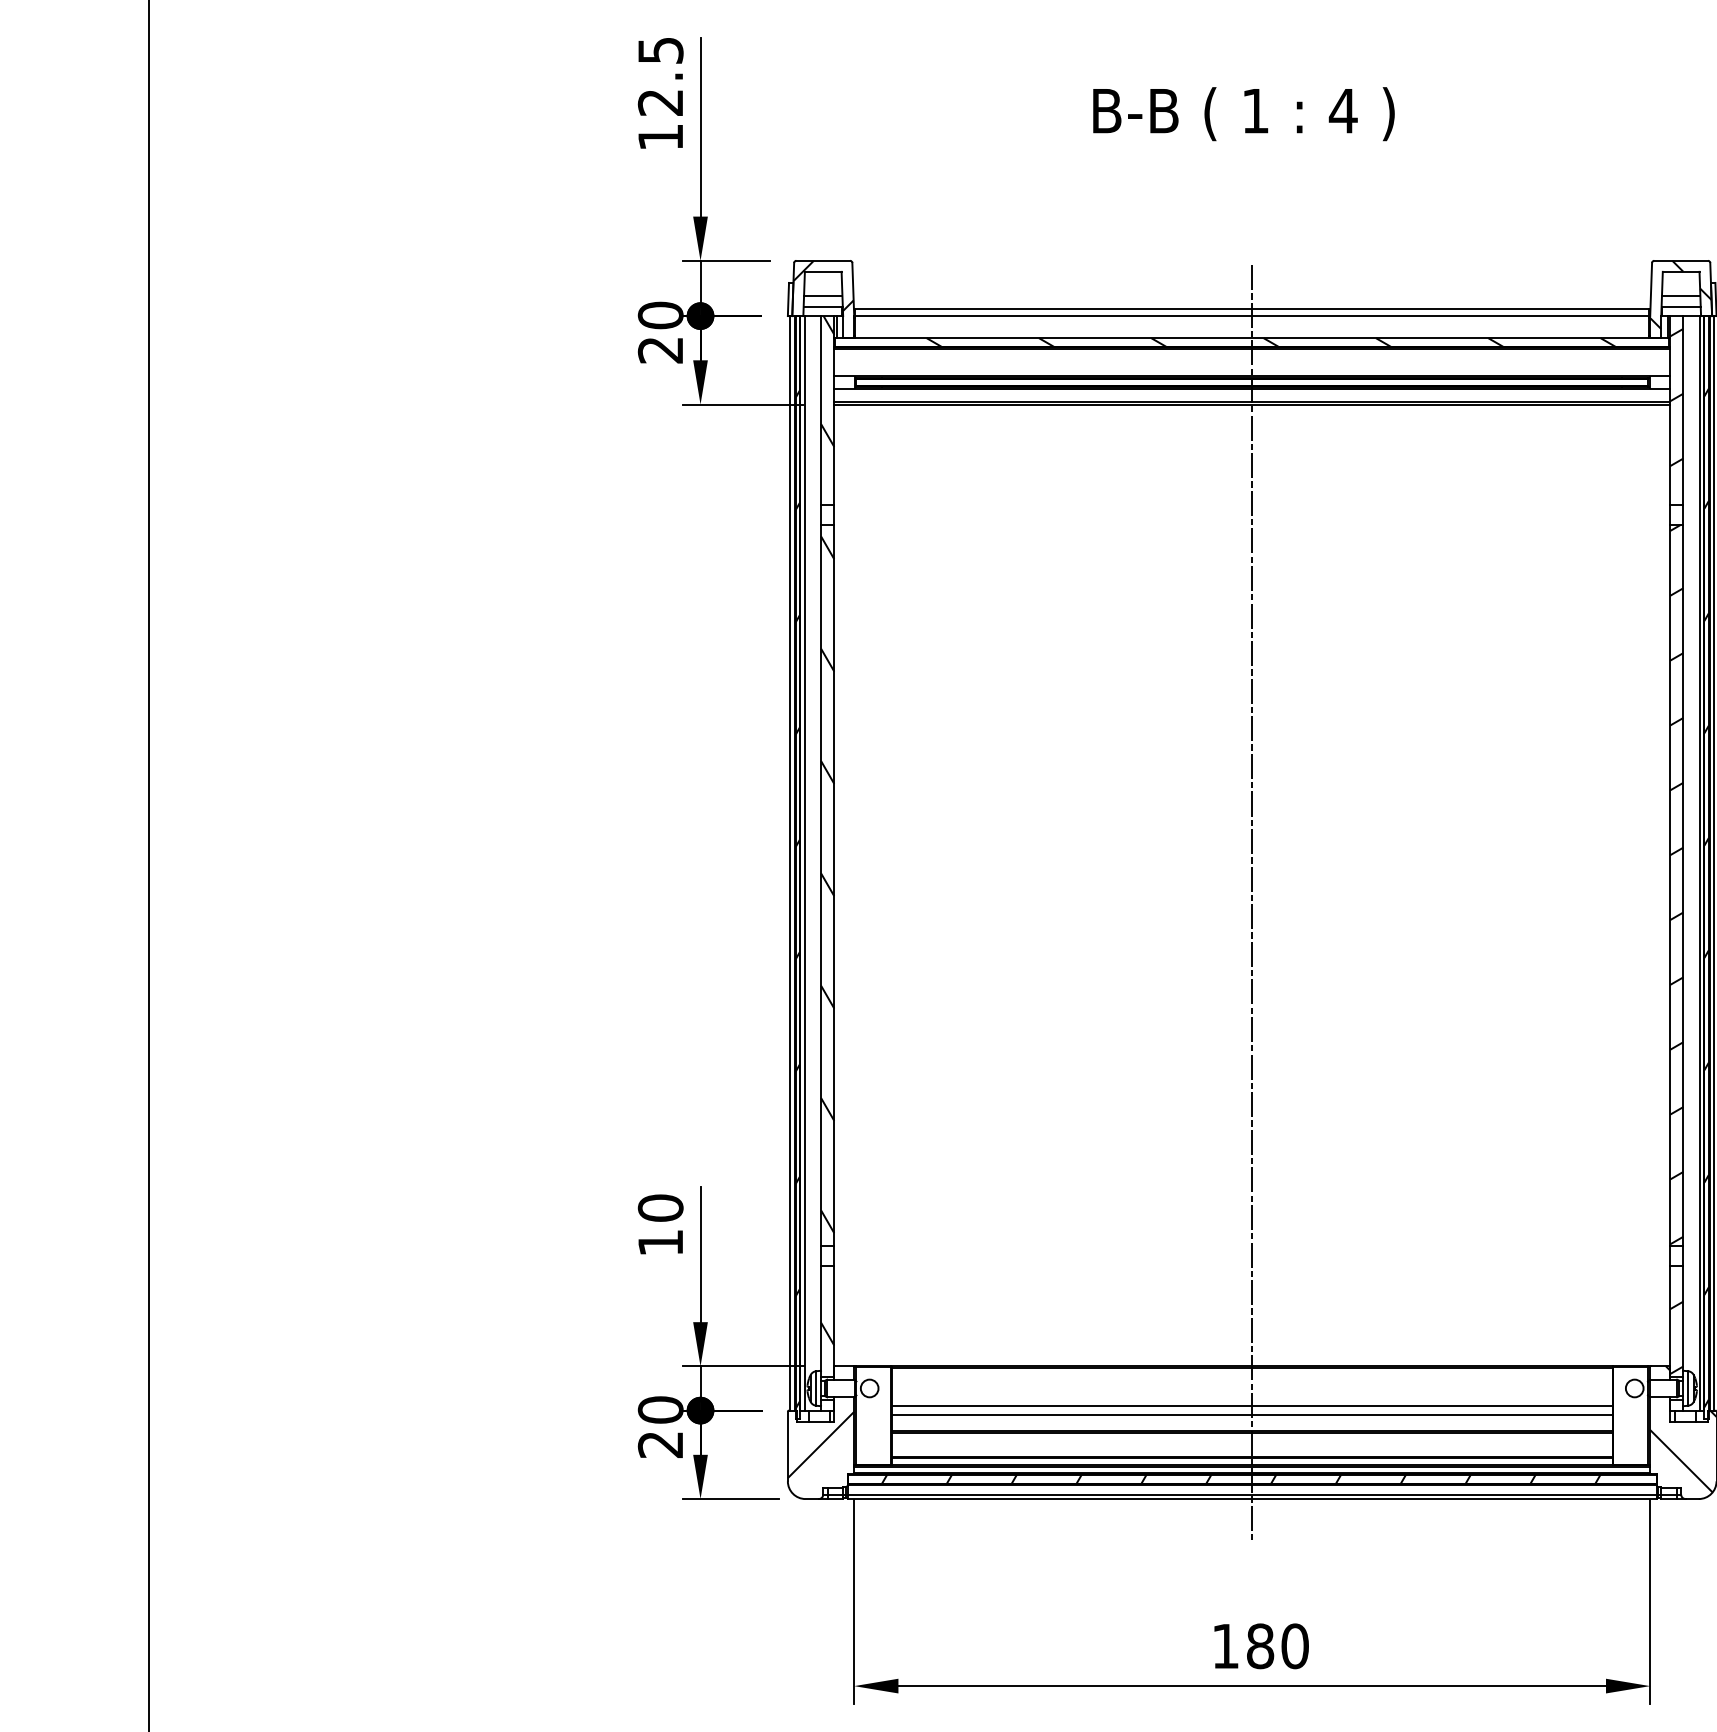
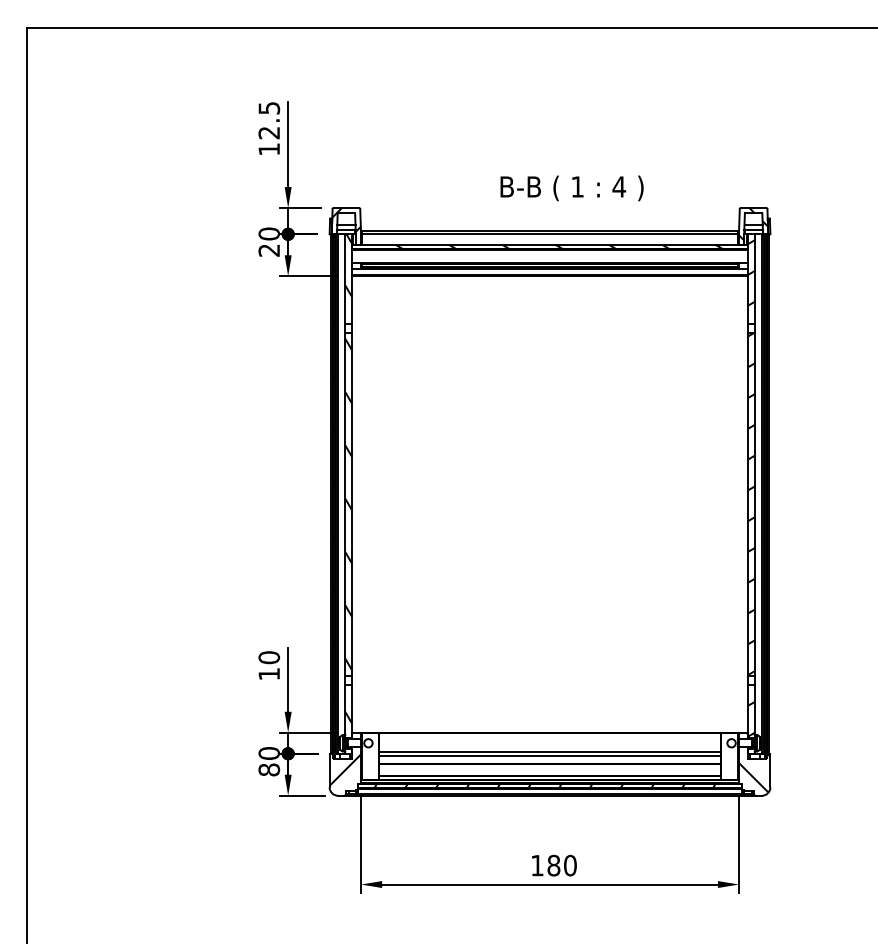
text: (1242, 114) -> (571, 188), moved
line: (1253, 904) -> (550, 513), removed
text: (661, 1443) -> (269, 769), 20 -> 80

